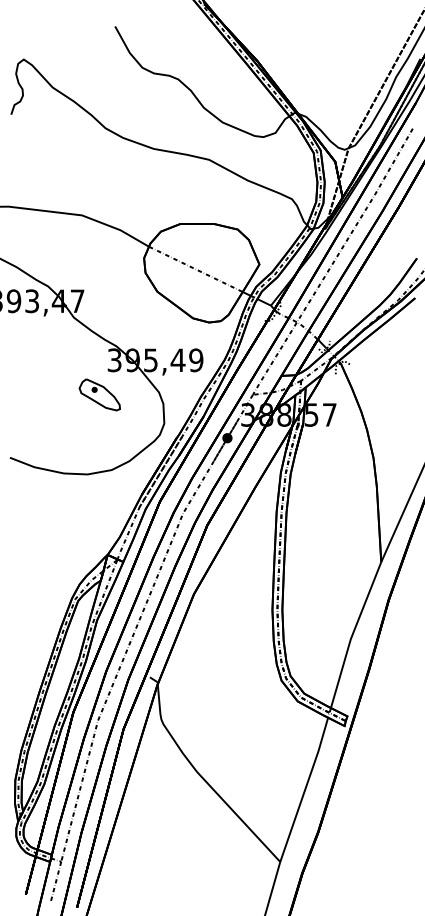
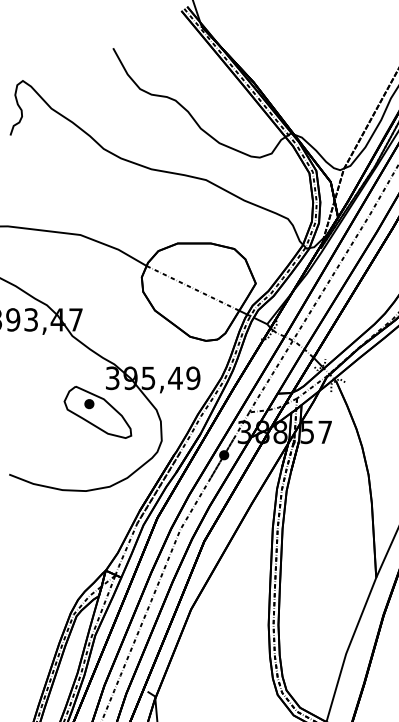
part: (99, 394) -> (97, 412), size x1.67

